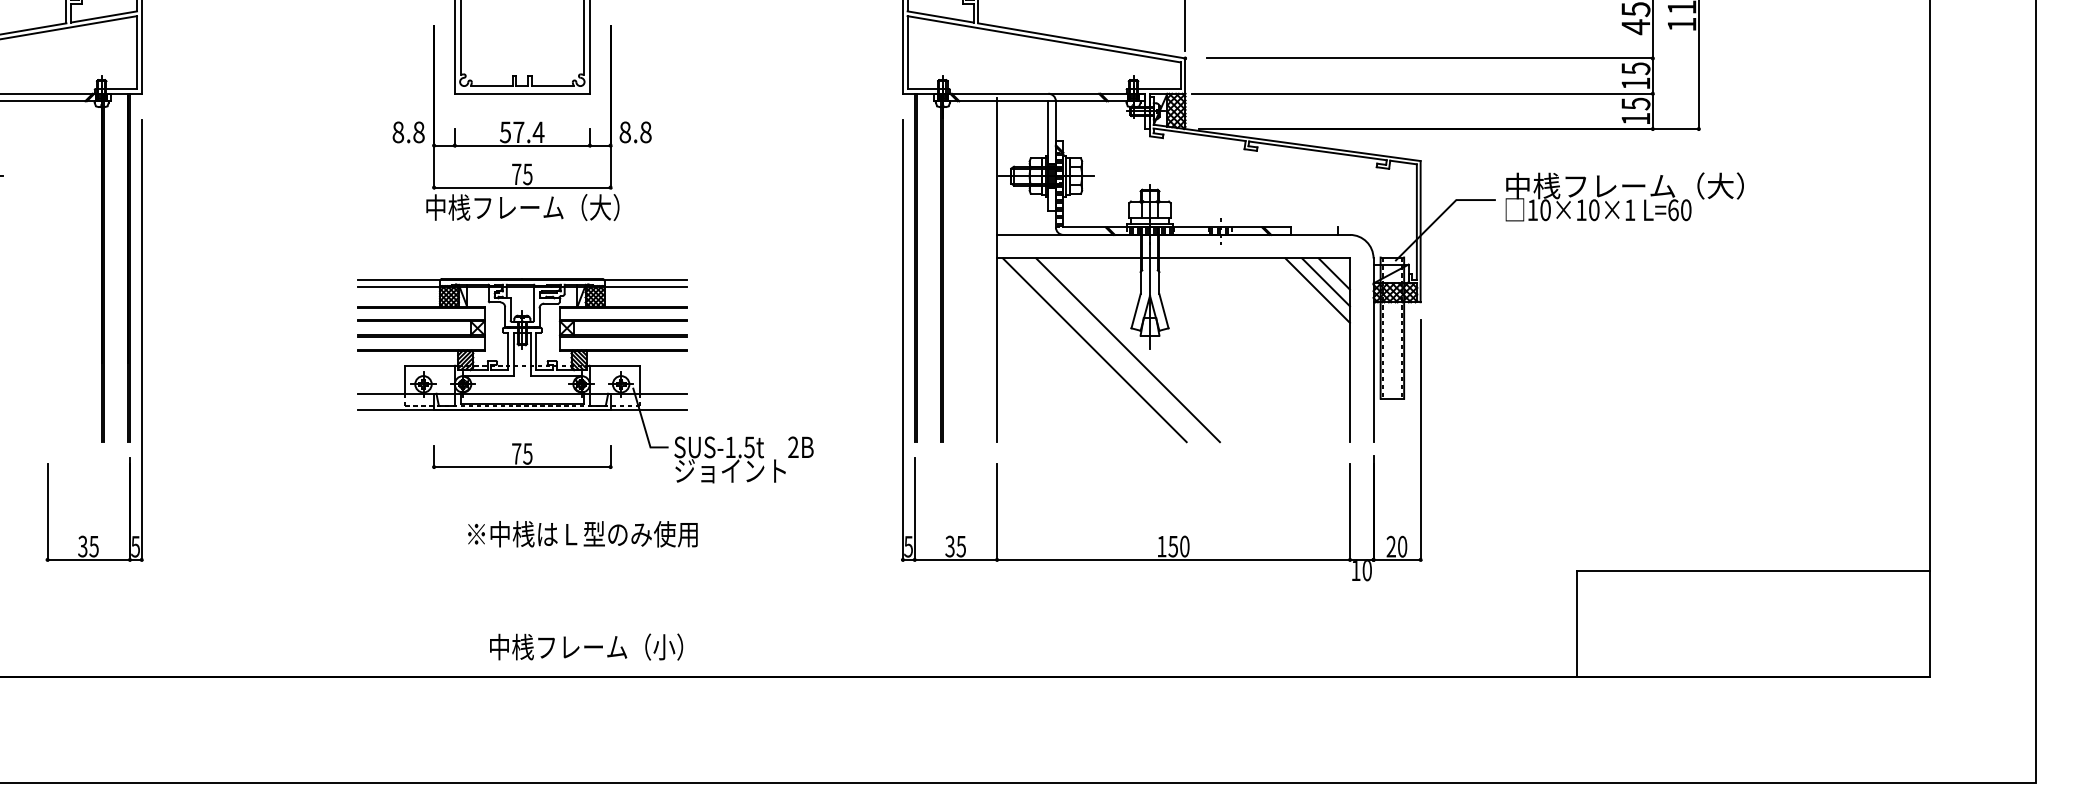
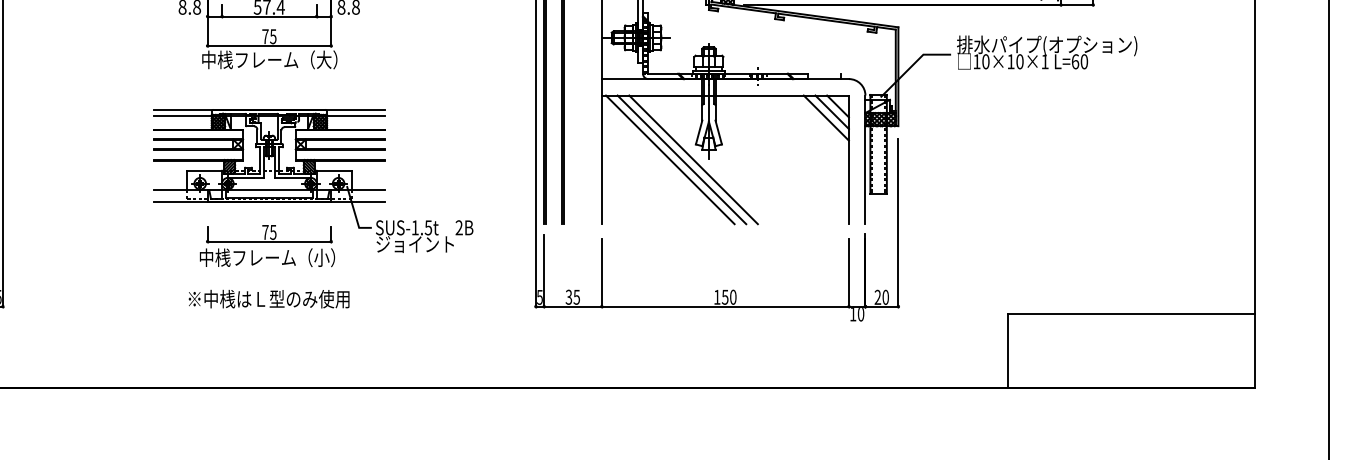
text: (1632, 187) -> (1046, 45), 中桟フレーム（大） -> 排水パイプ(オプション)
line: (1111, 350) -> (681, 160), added
text: (582, 534) -> (268, 299), moved
text: (586, 646) -> (267, 257), moved

